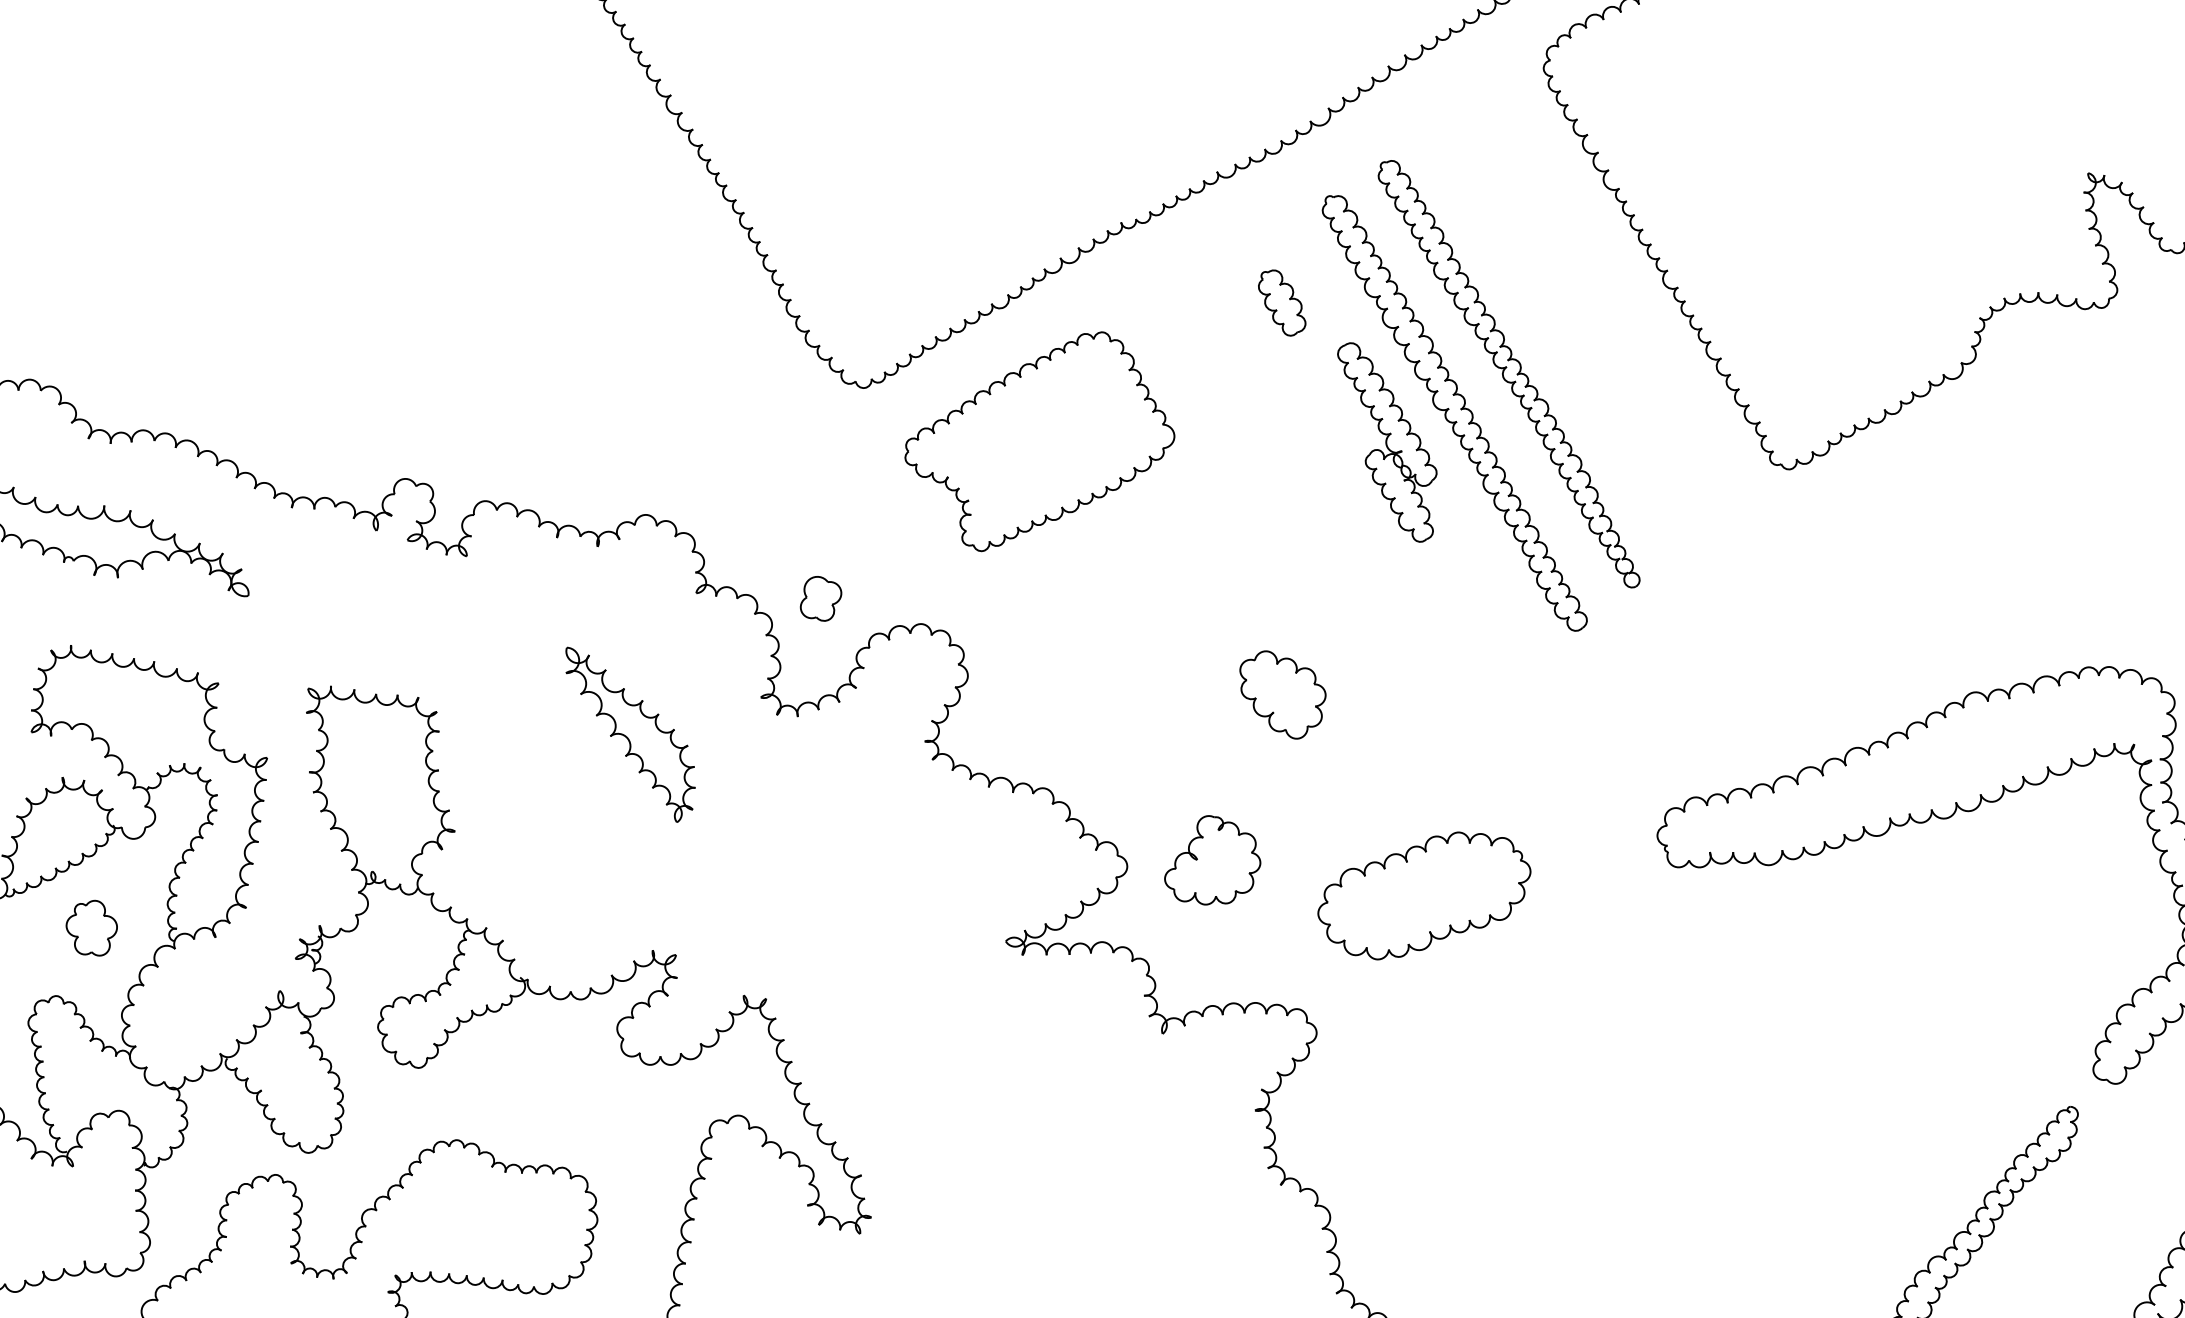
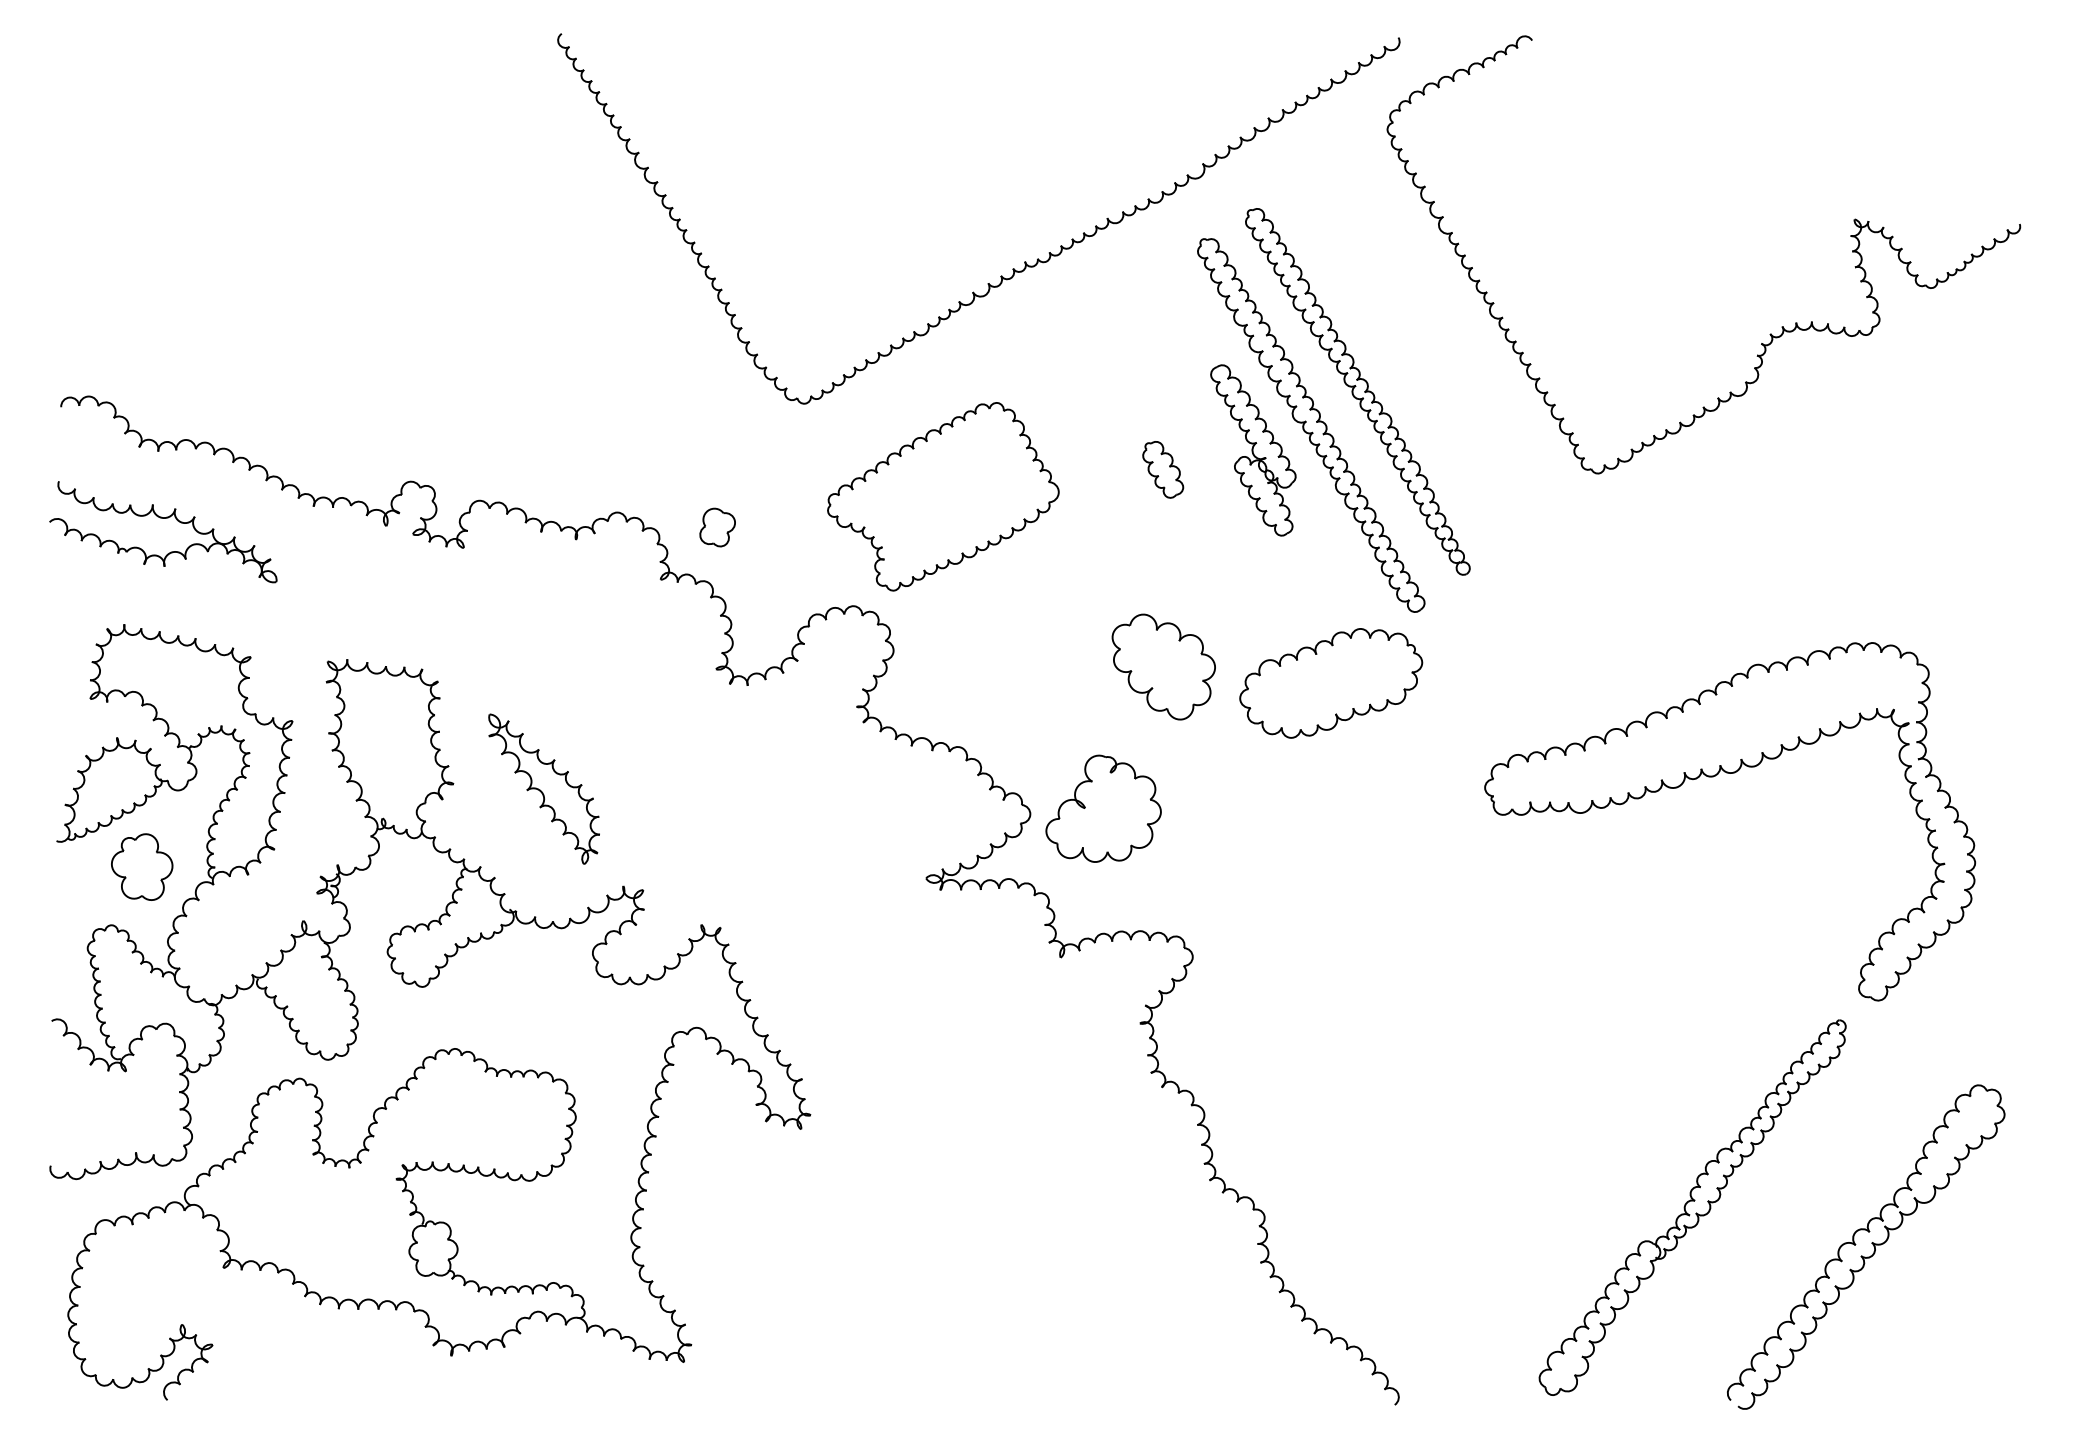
part: (1282, 302) -> (1163, 469), moved
part: (1040, 441) -> (943, 496), moved
part: (820, 598) -> (717, 527), moved
part: (1282, 694) -> (1163, 666), size x1.4
part: (629, 734) -> (543, 788), moved
part: (1212, 859) -> (1103, 808), size x1.4
part: (1424, 896) -> (1331, 683), moved
part: (91, 927) -> (141, 866), size x1.4

